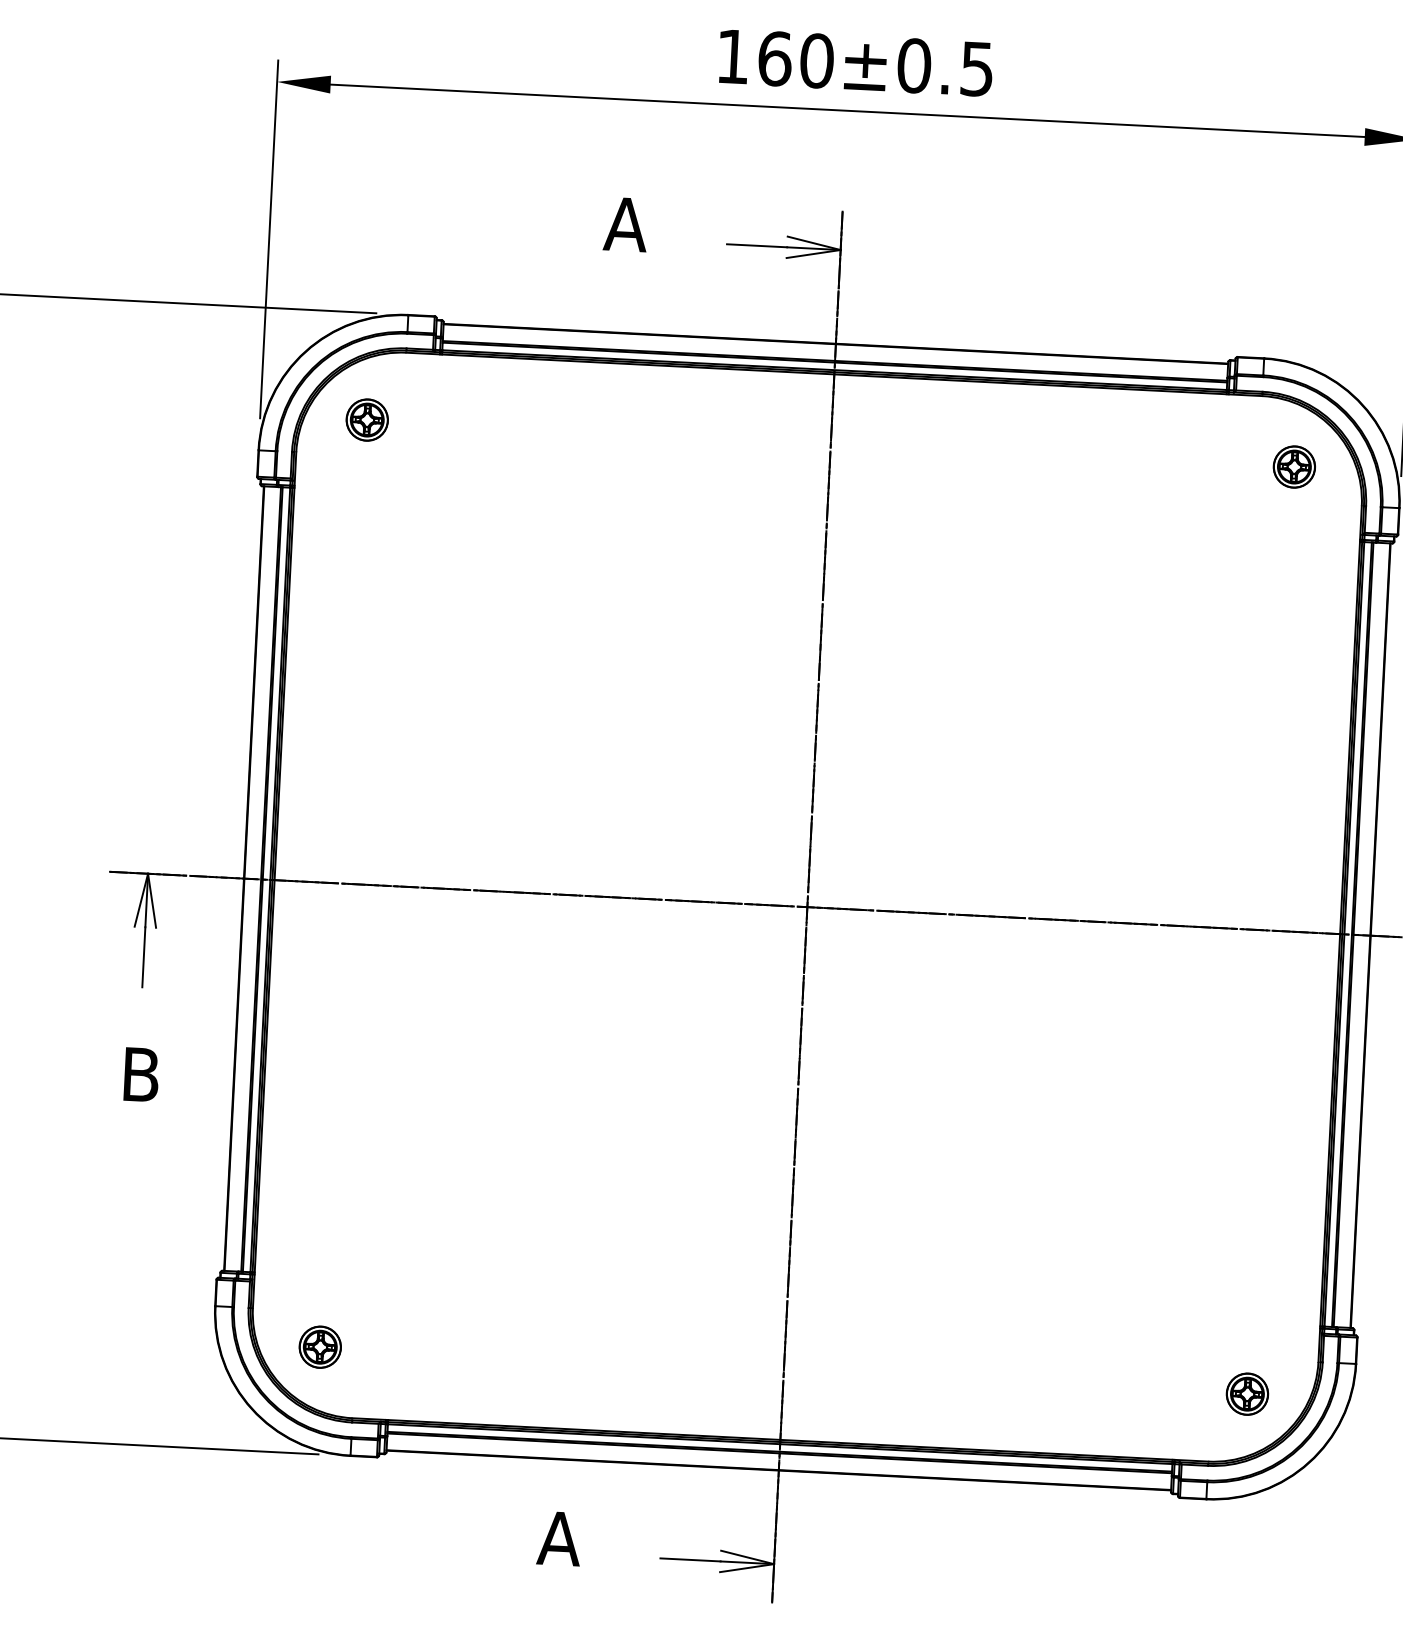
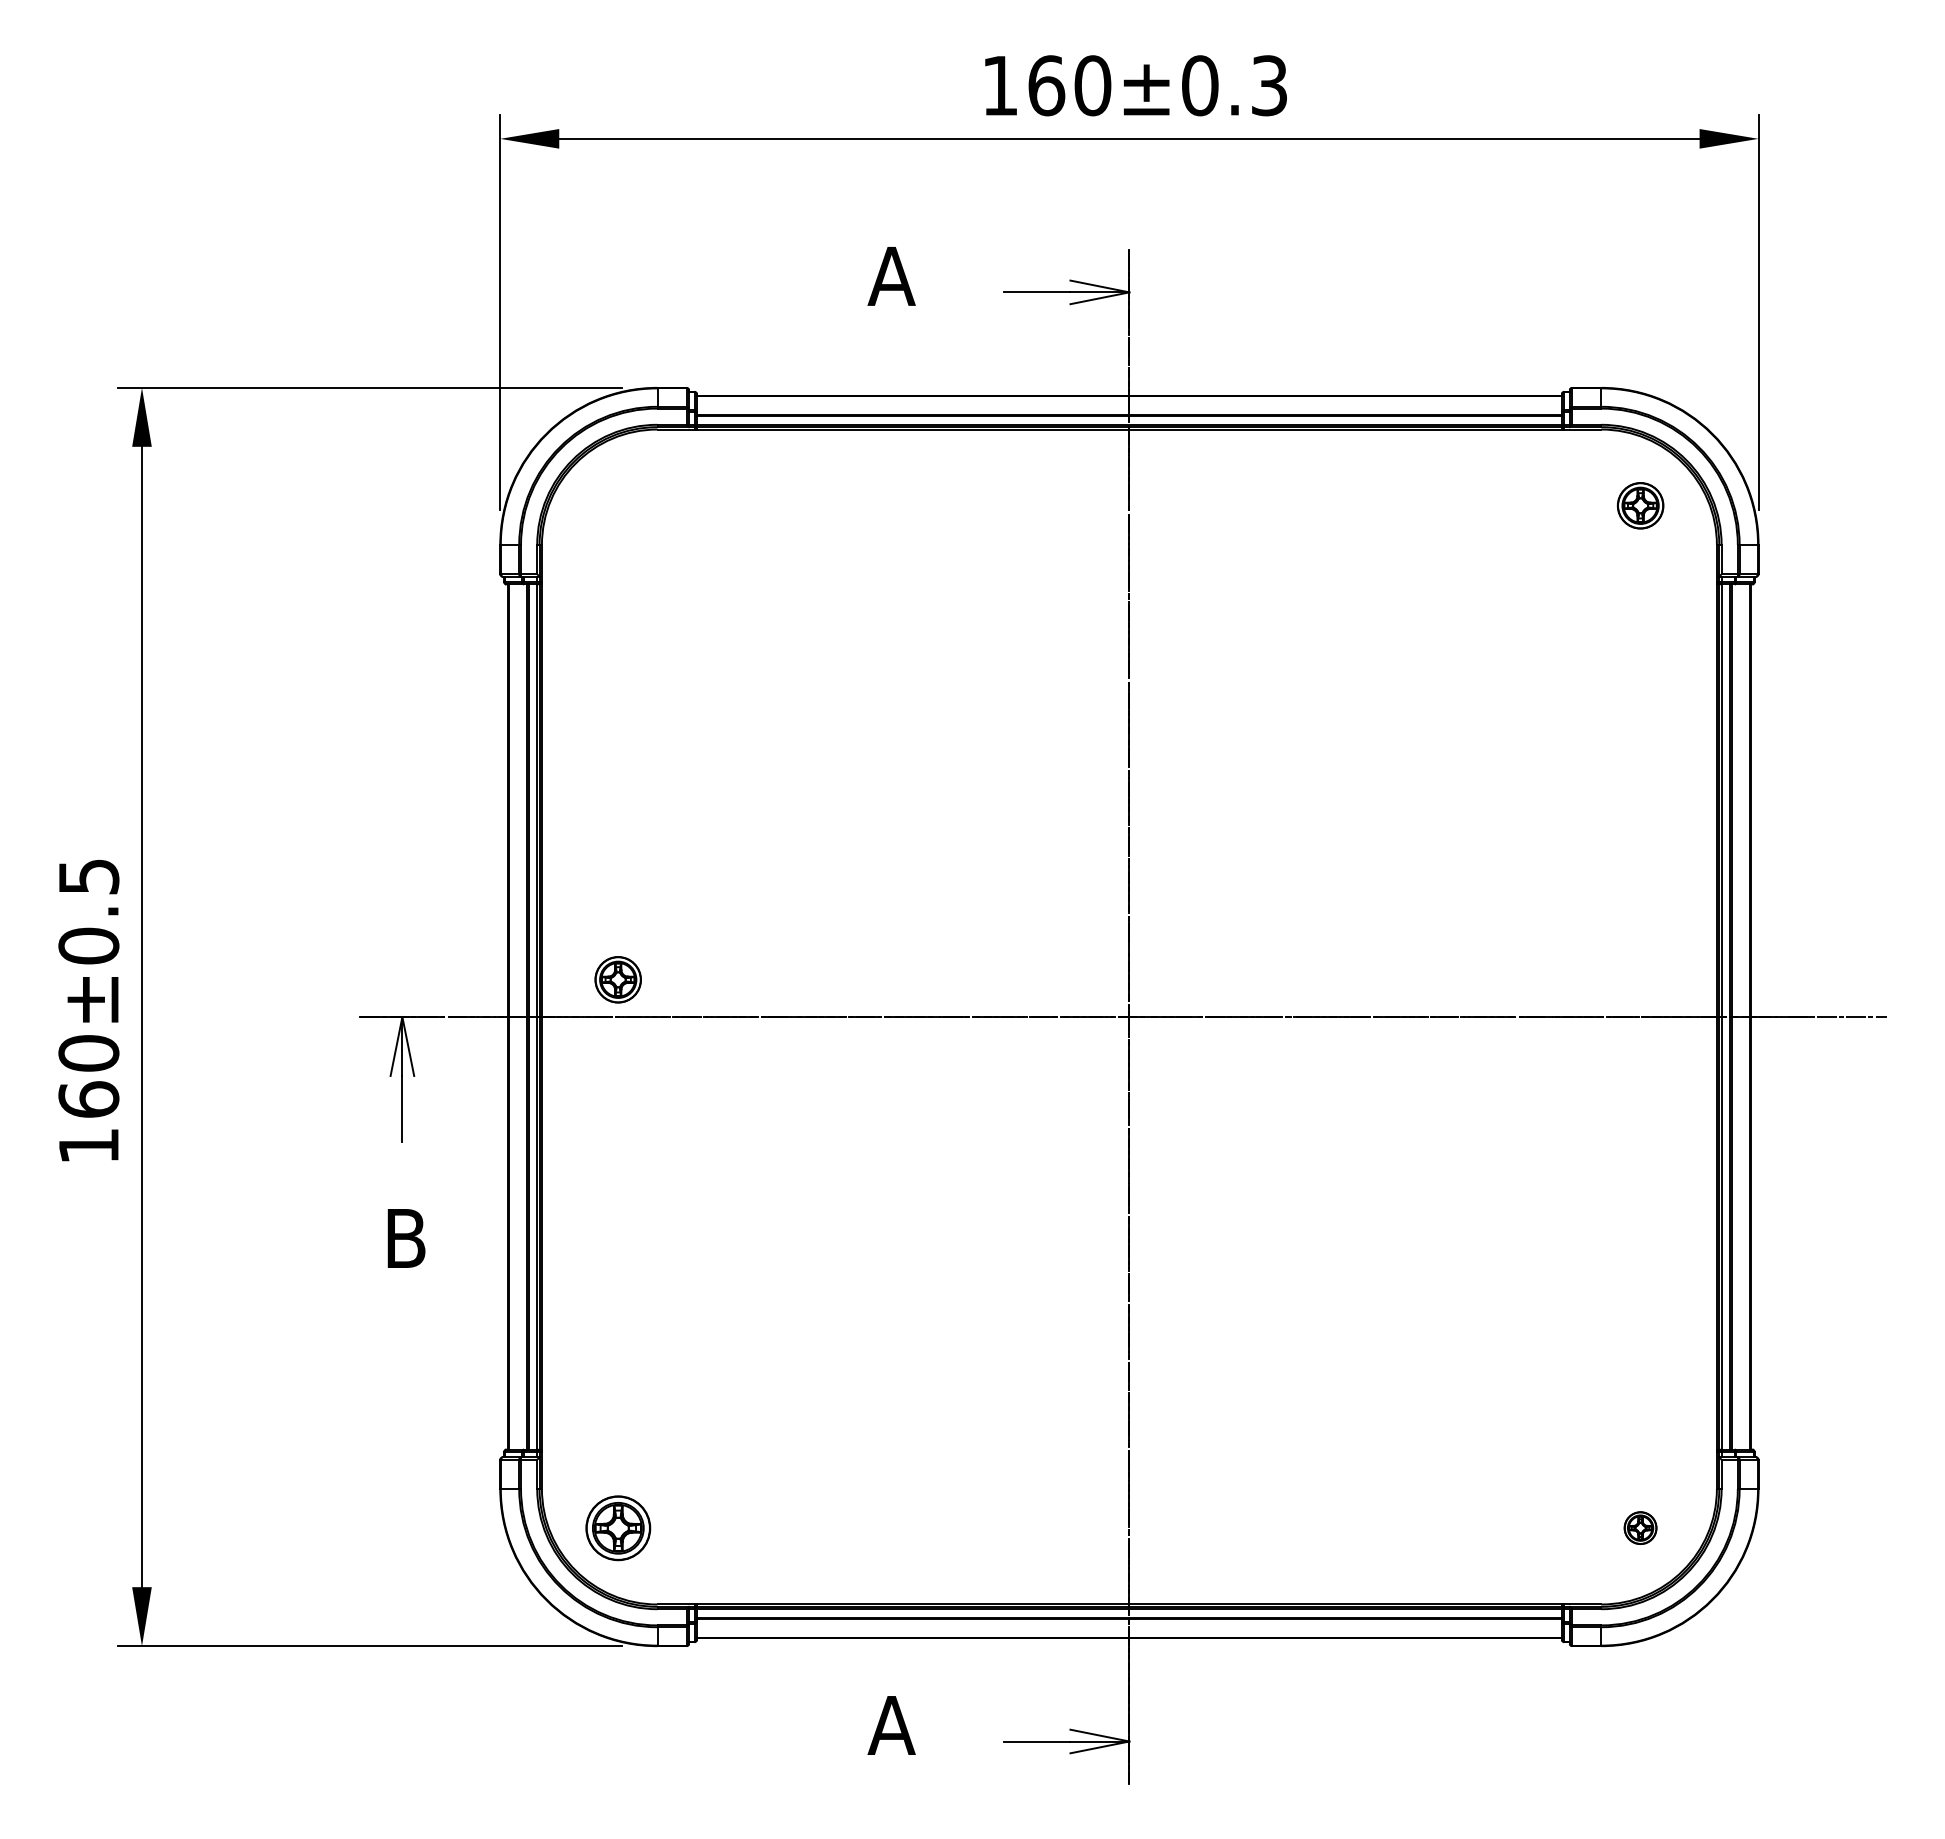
text: (977, 68) -> (1269, 85), 160±0.5 -> 160±0.3
part: (366, 419) -> (617, 979), moved
part: (319, 1346) -> (617, 1527), size x1.4
part: (1247, 1393) -> (1640, 1527), size x0.7

